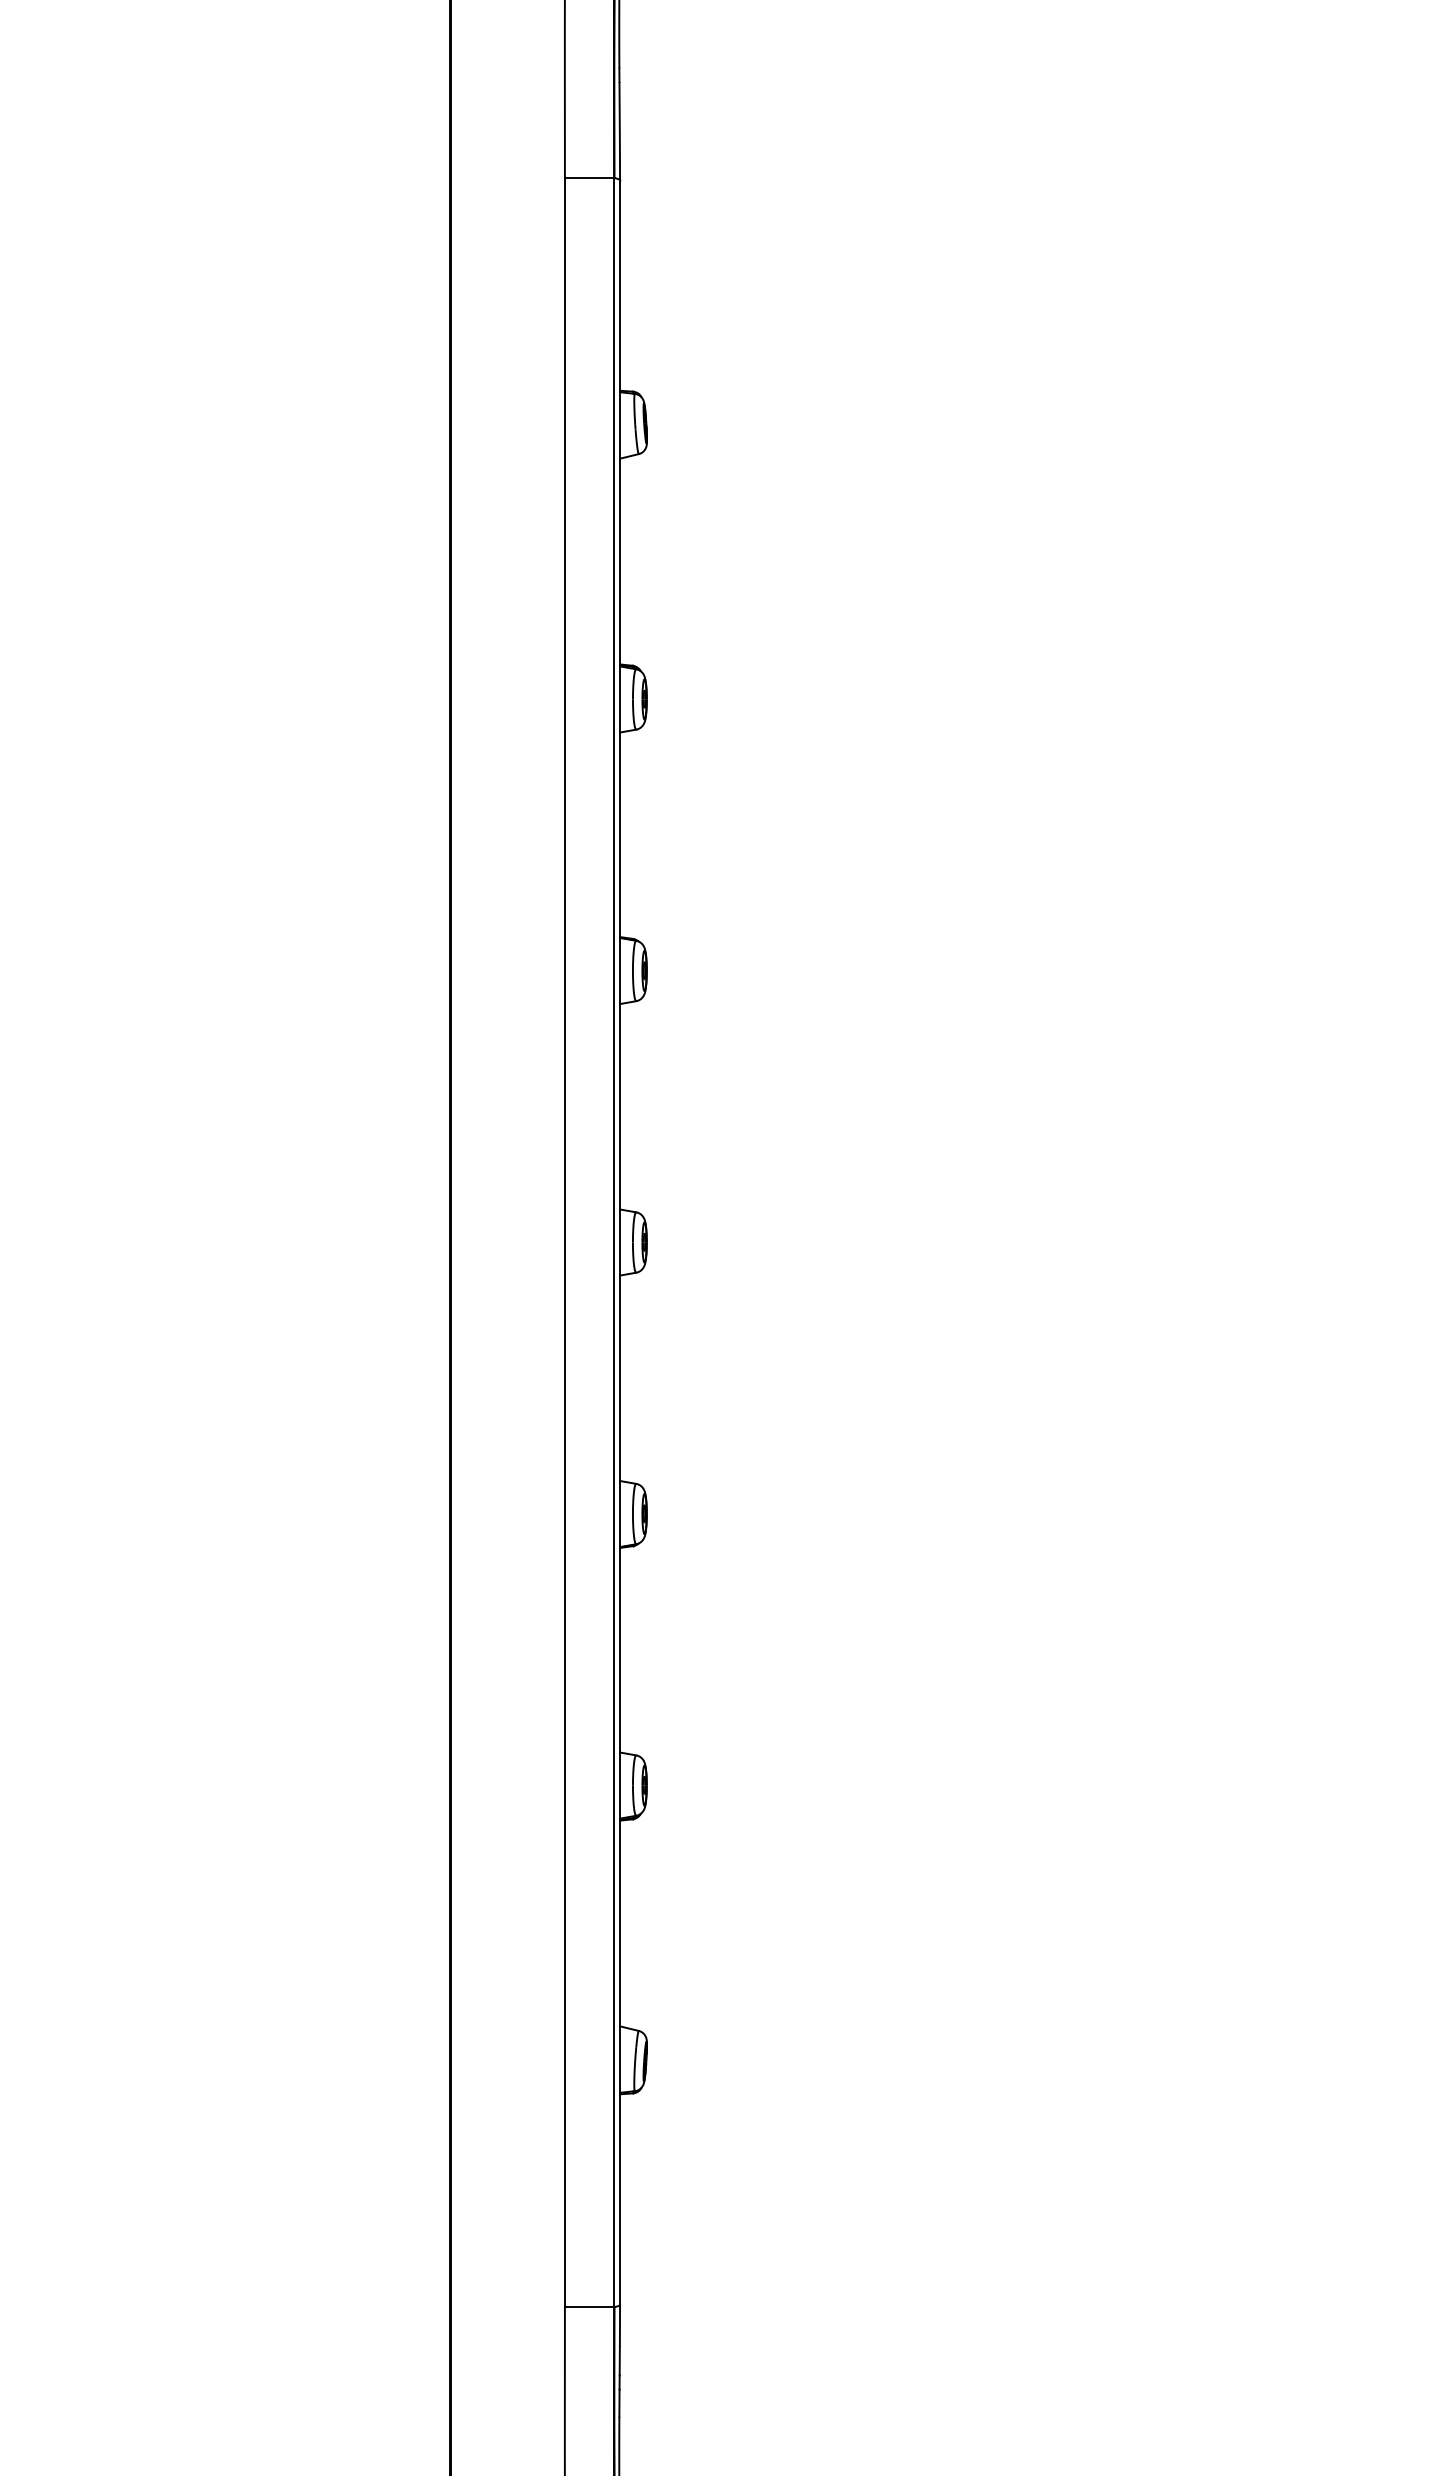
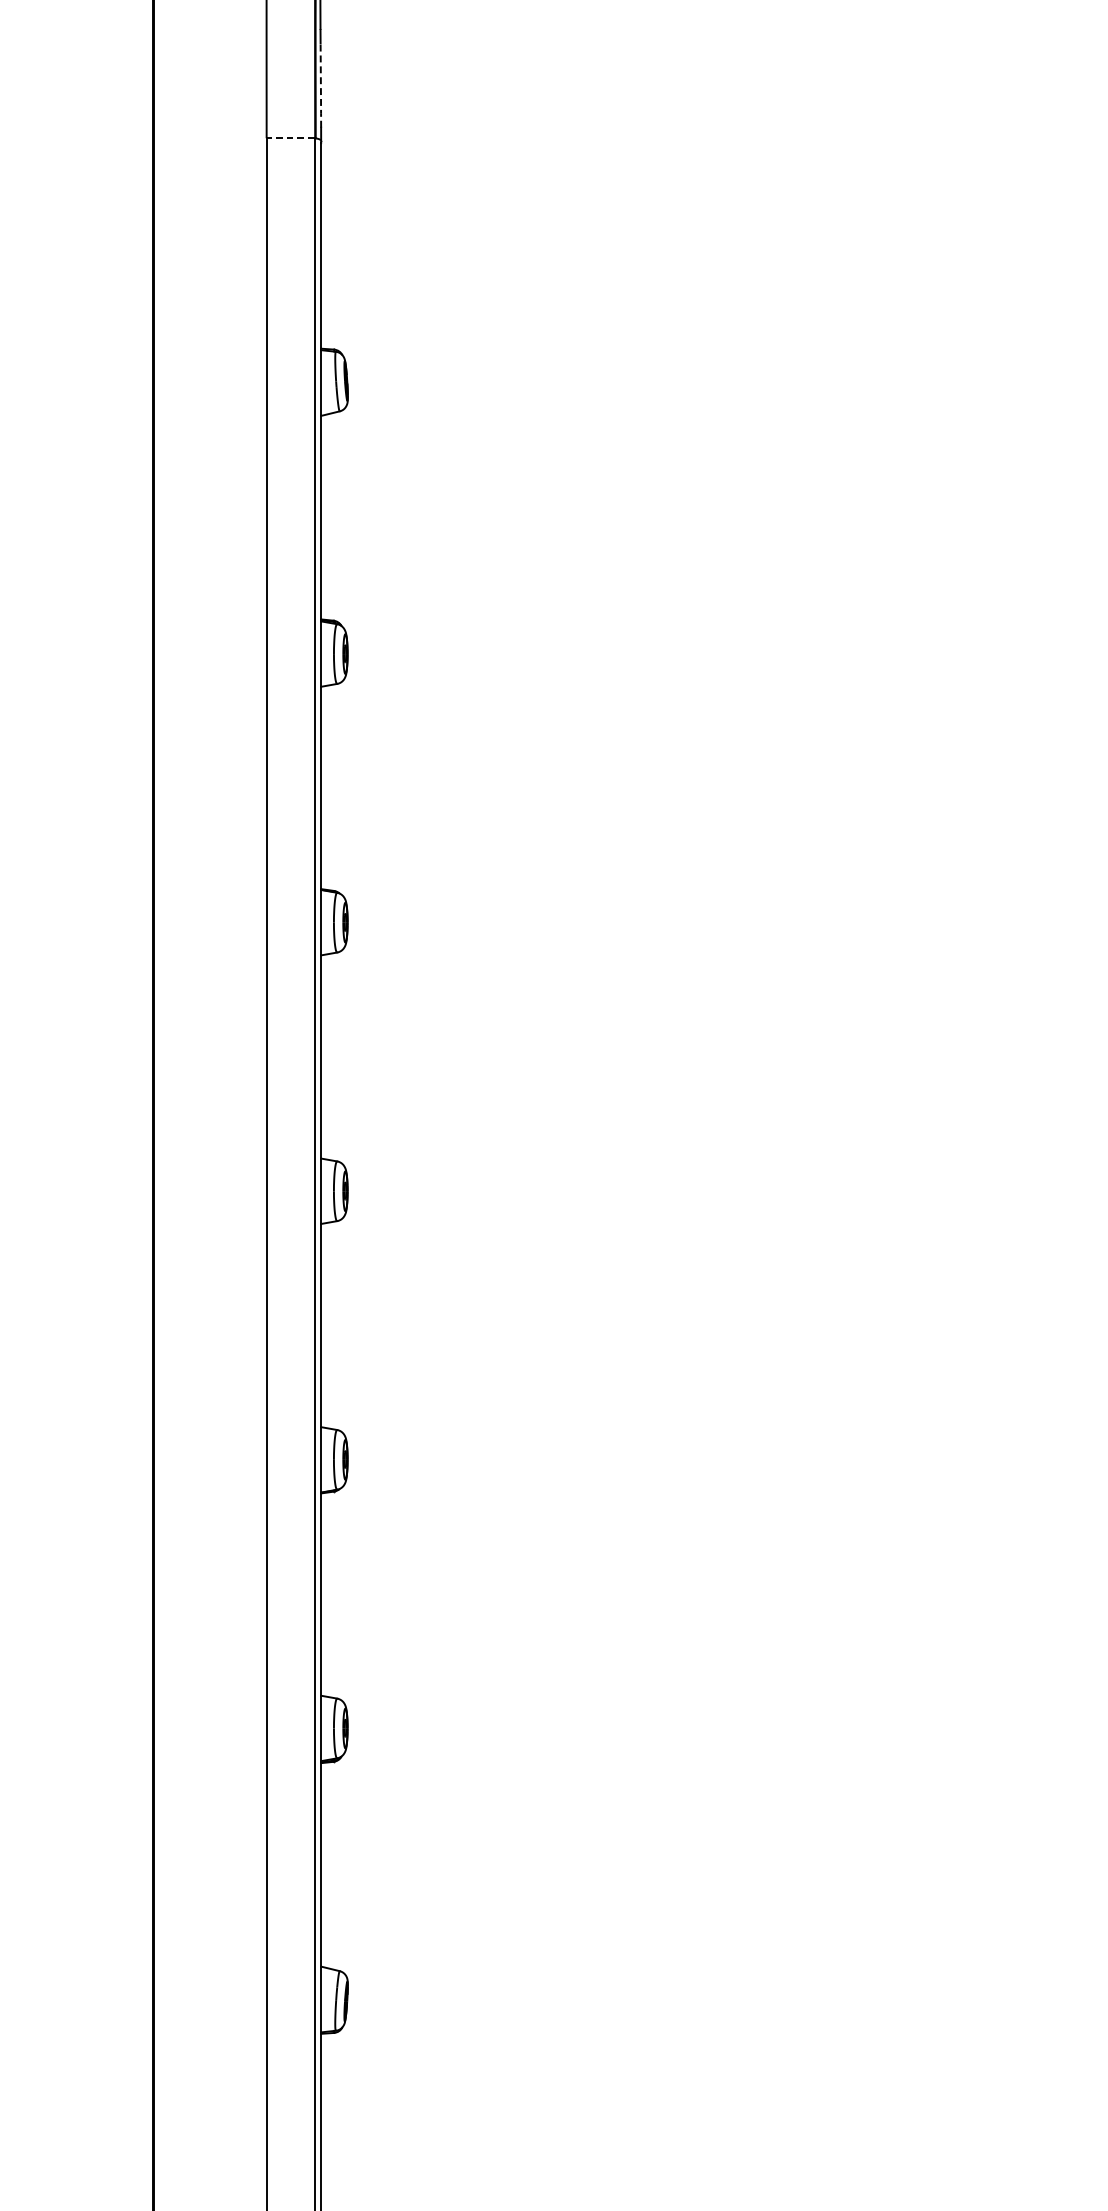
line: (619, 125) -> (320, 86), solid -> dashed
line: (589, 177) -> (290, 137), solid -> dashed

